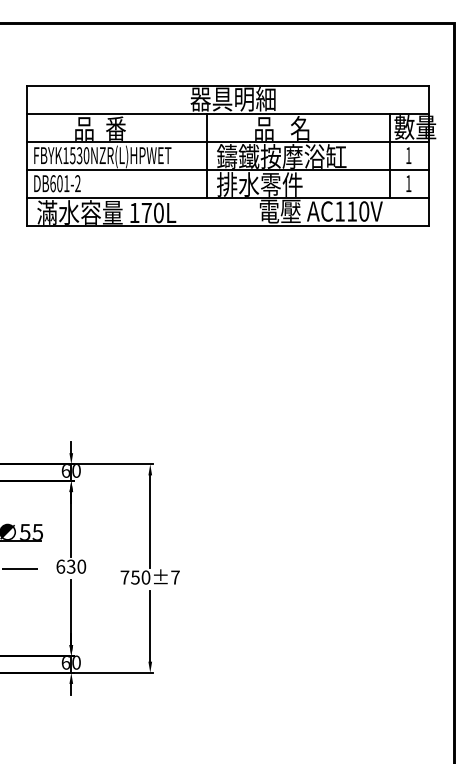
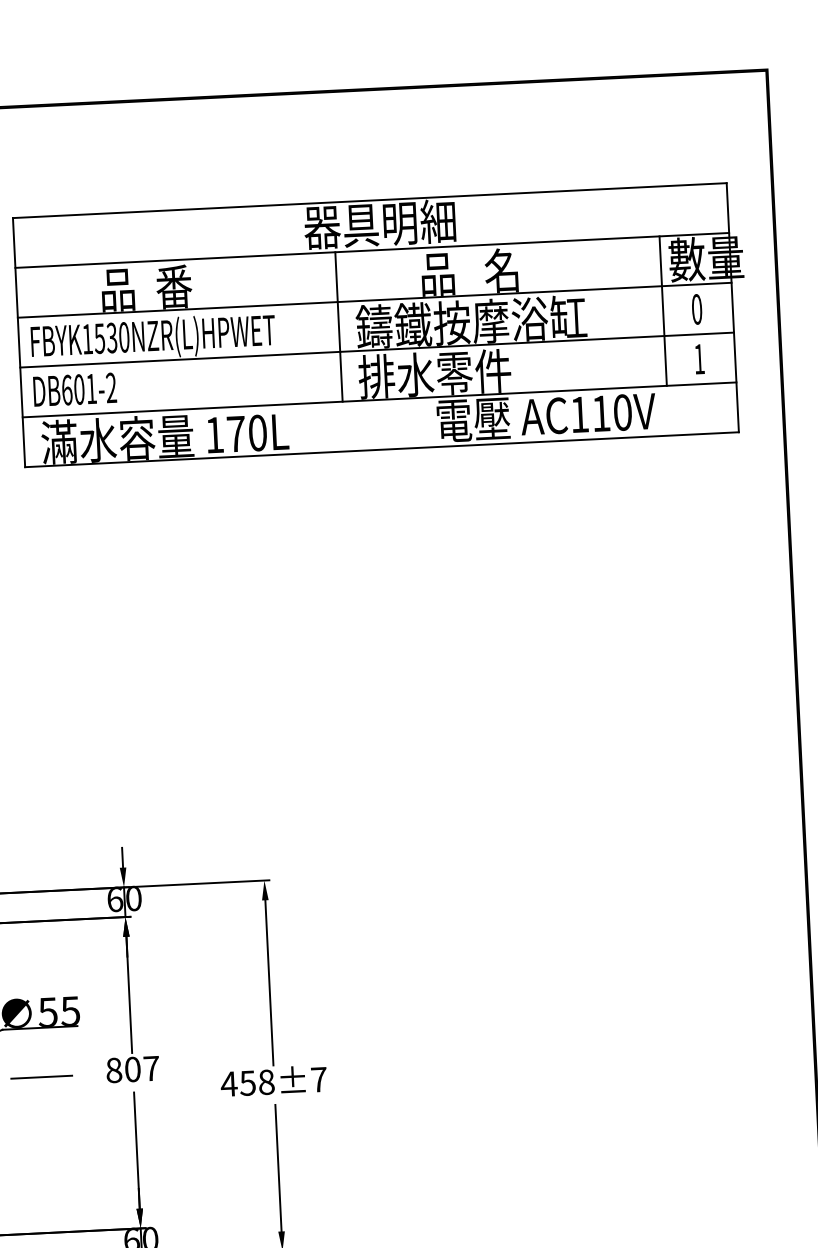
text: (408, 155) -> (696, 309), 1 -> 0
text: (71, 566) -> (133, 1069), 630 -> 807
text: (135, 577) -> (247, 1083), 750±7 -> 458±7

